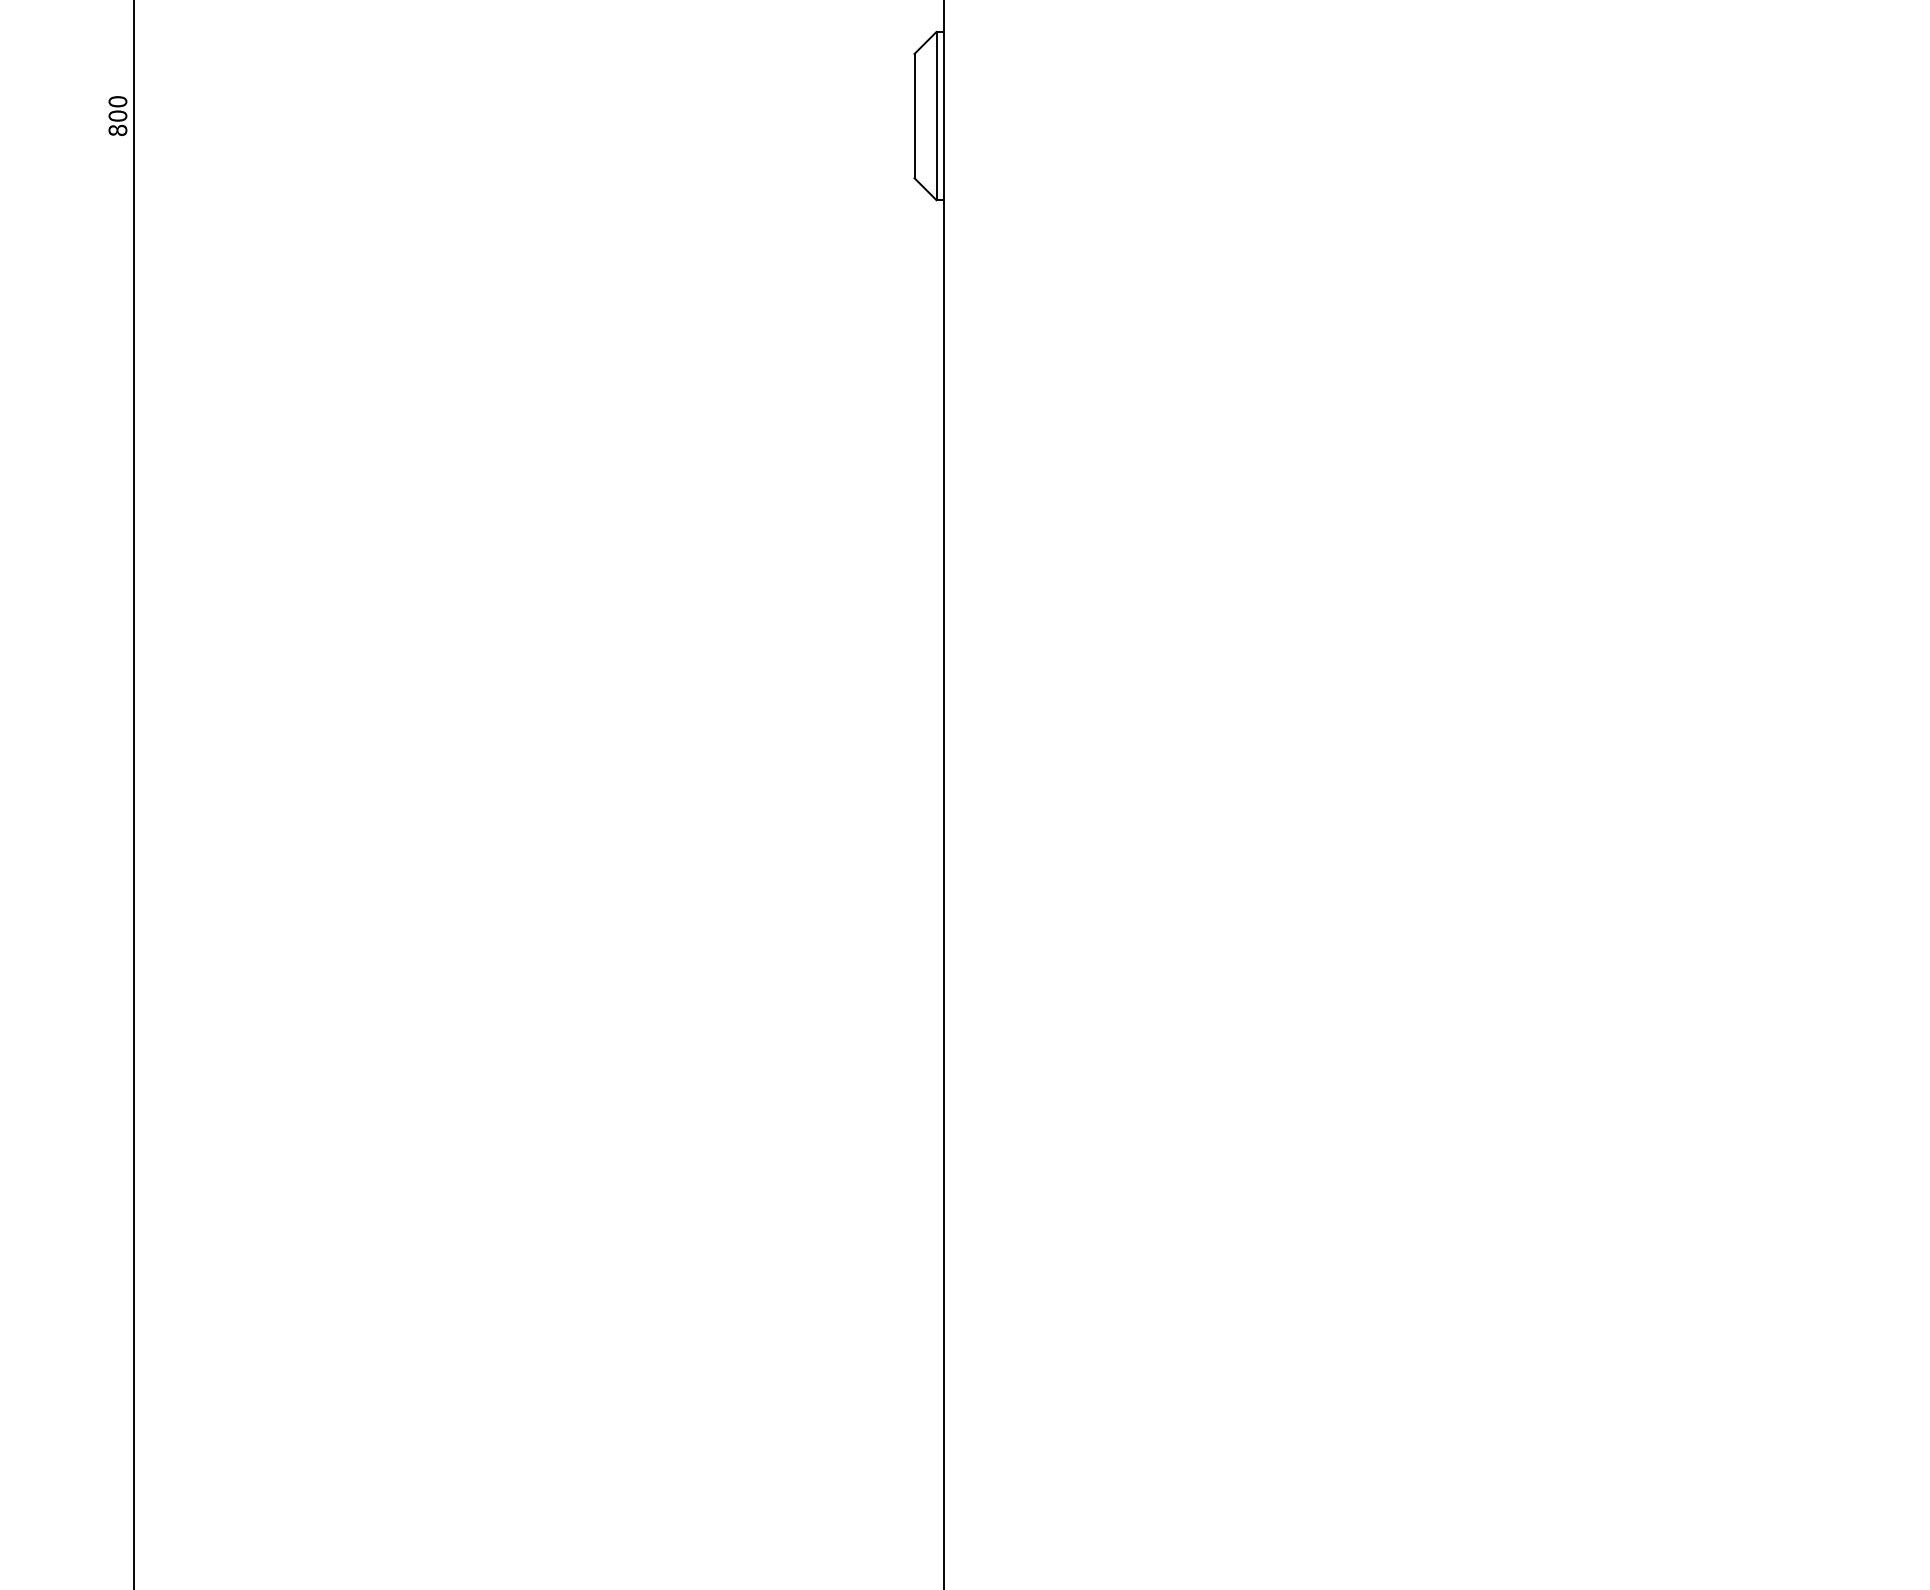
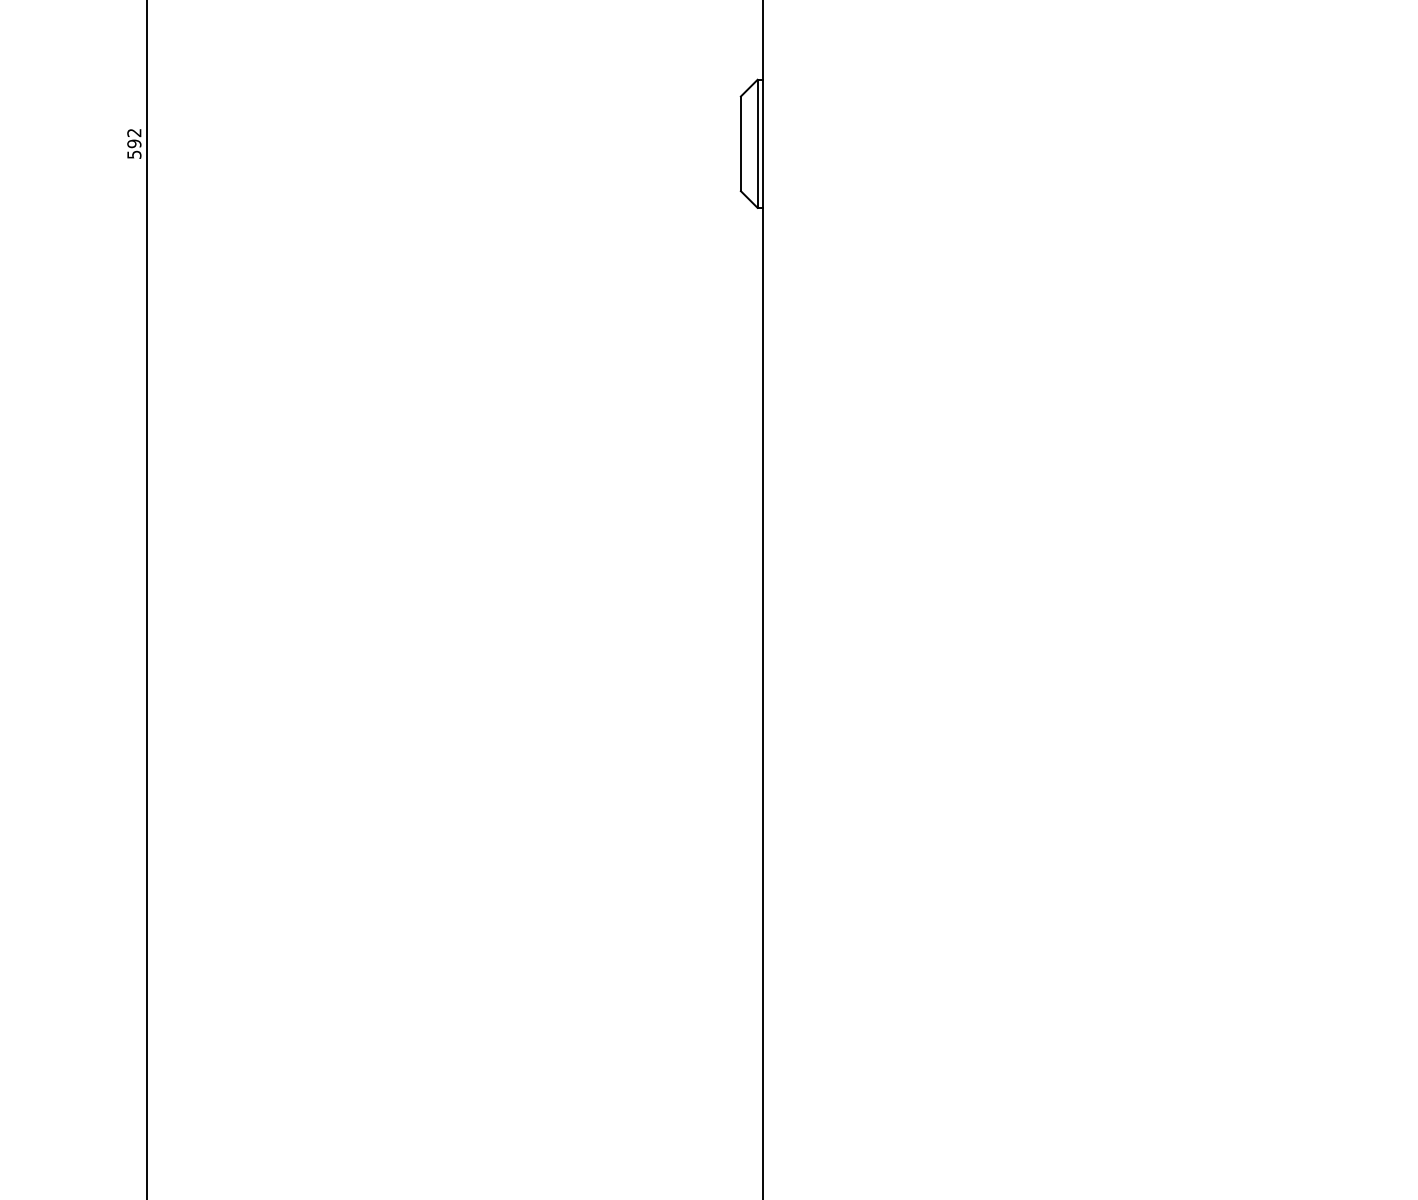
text: (117, 115) -> (134, 143), 800 -> 592

